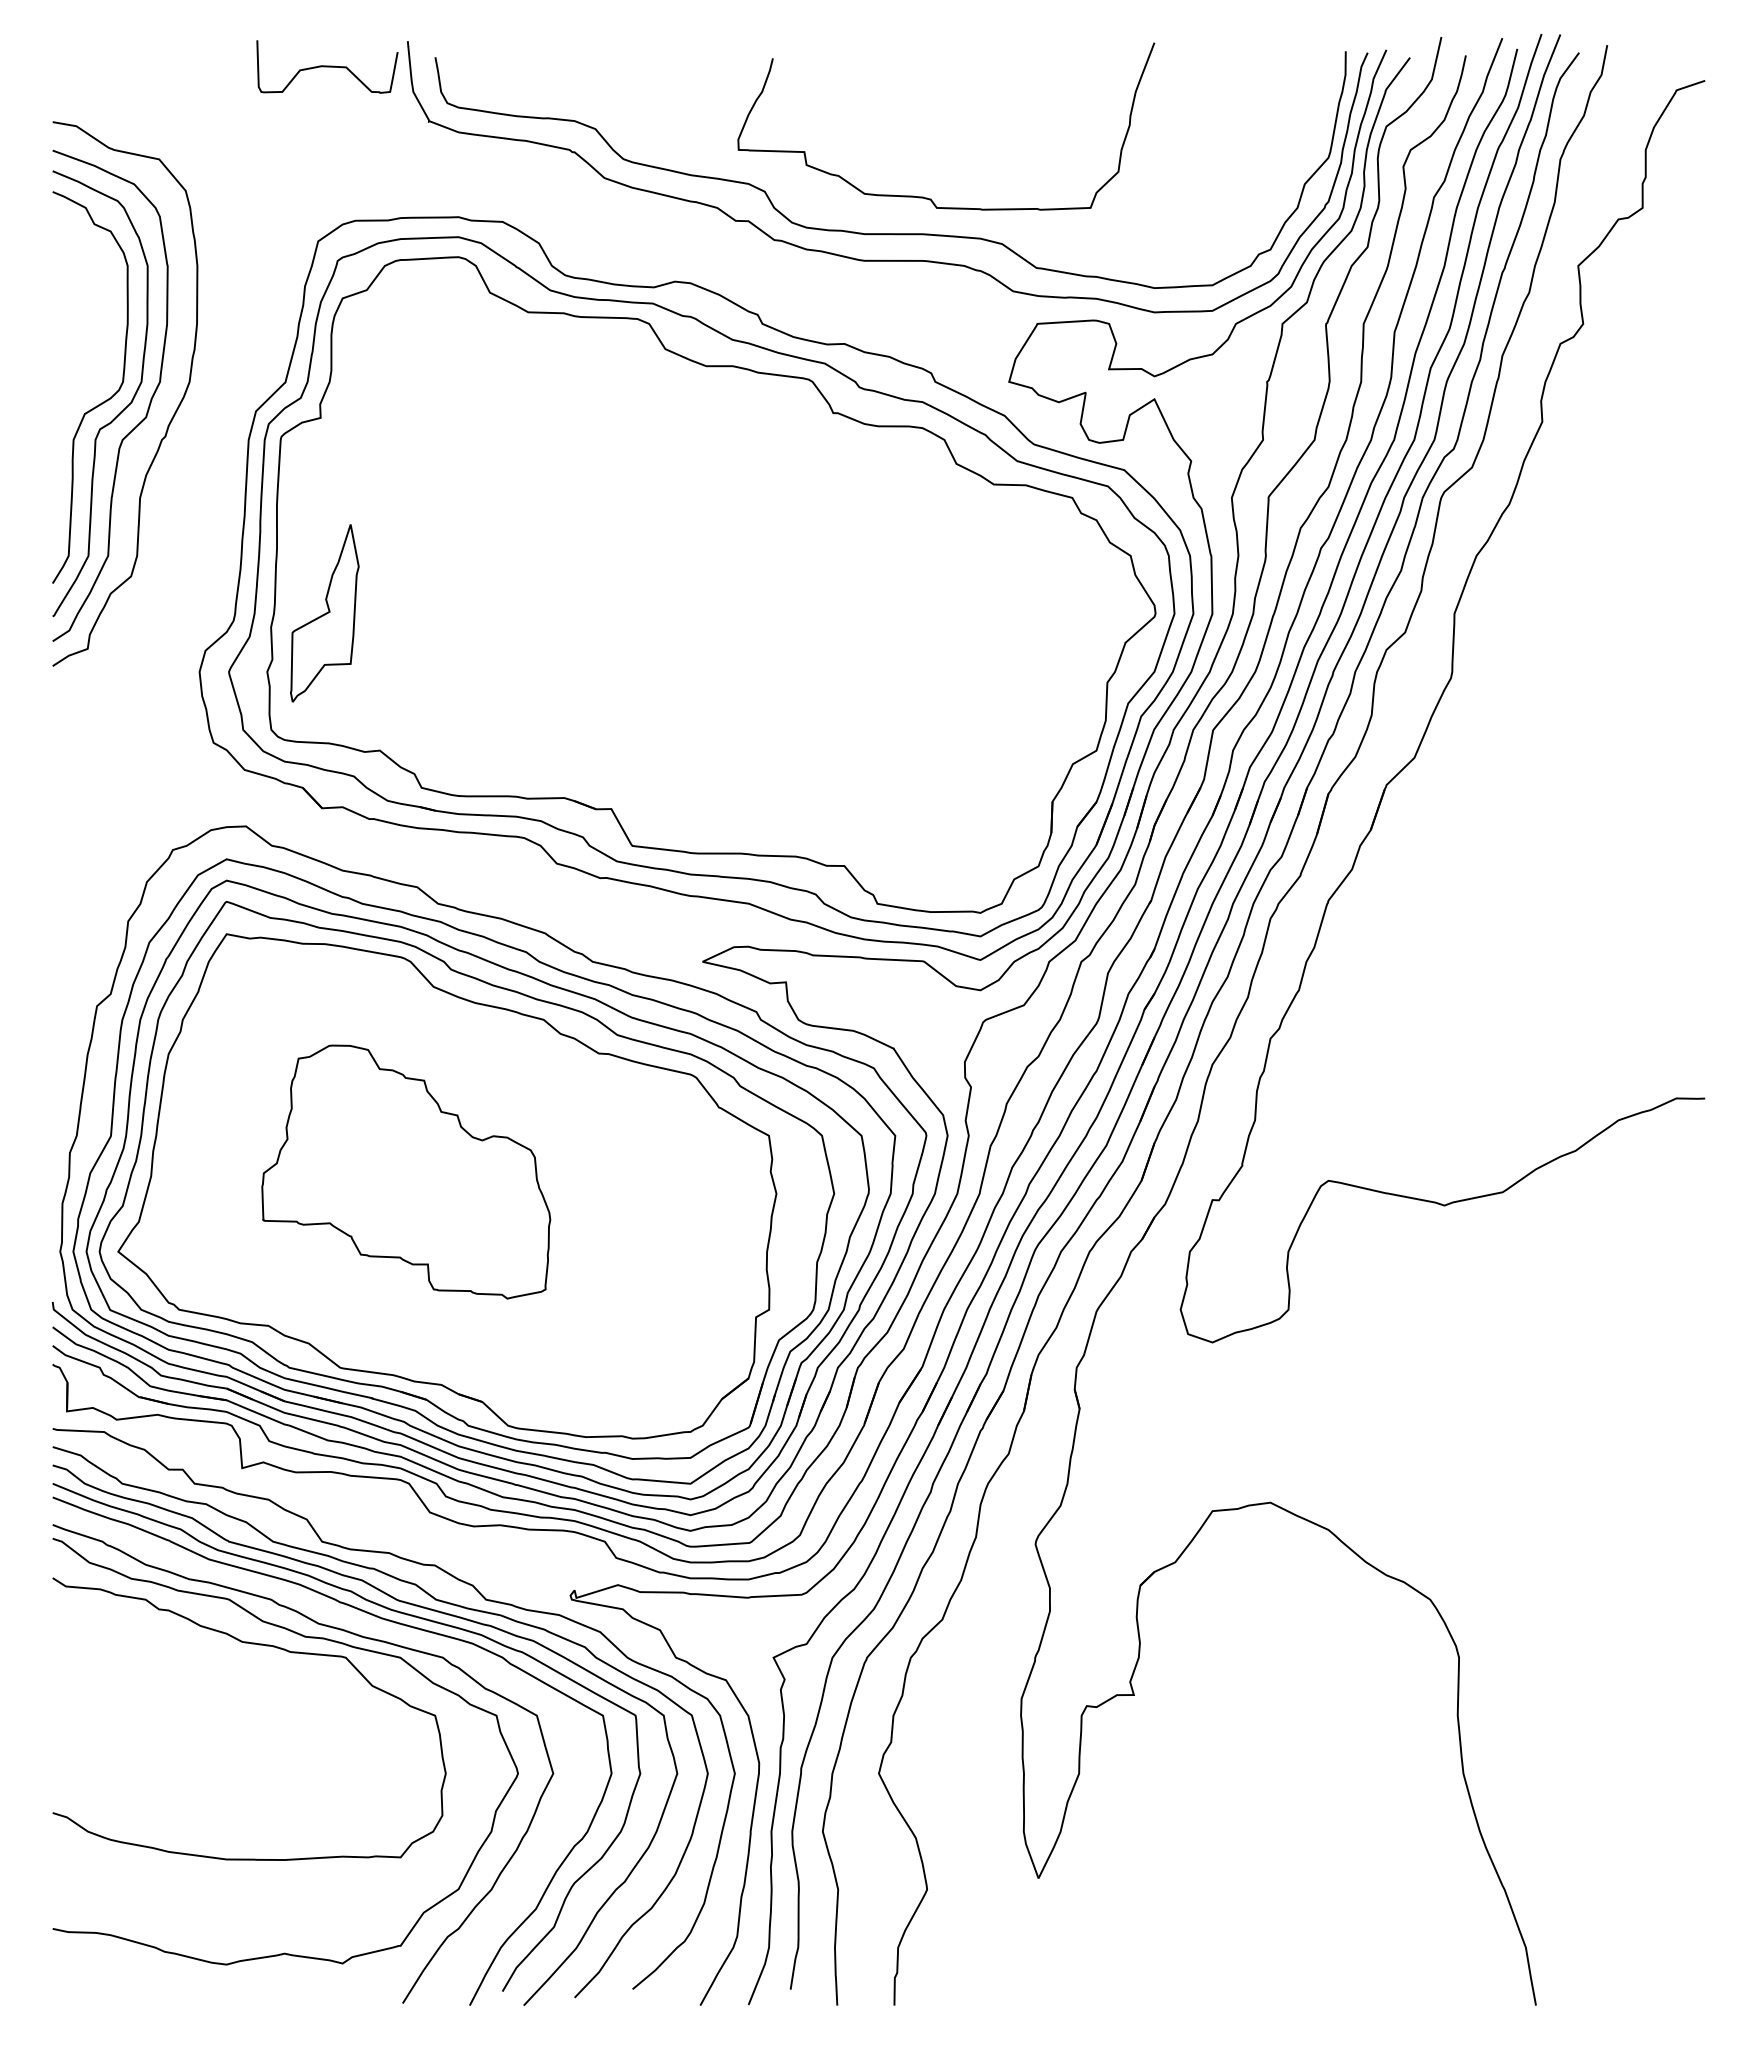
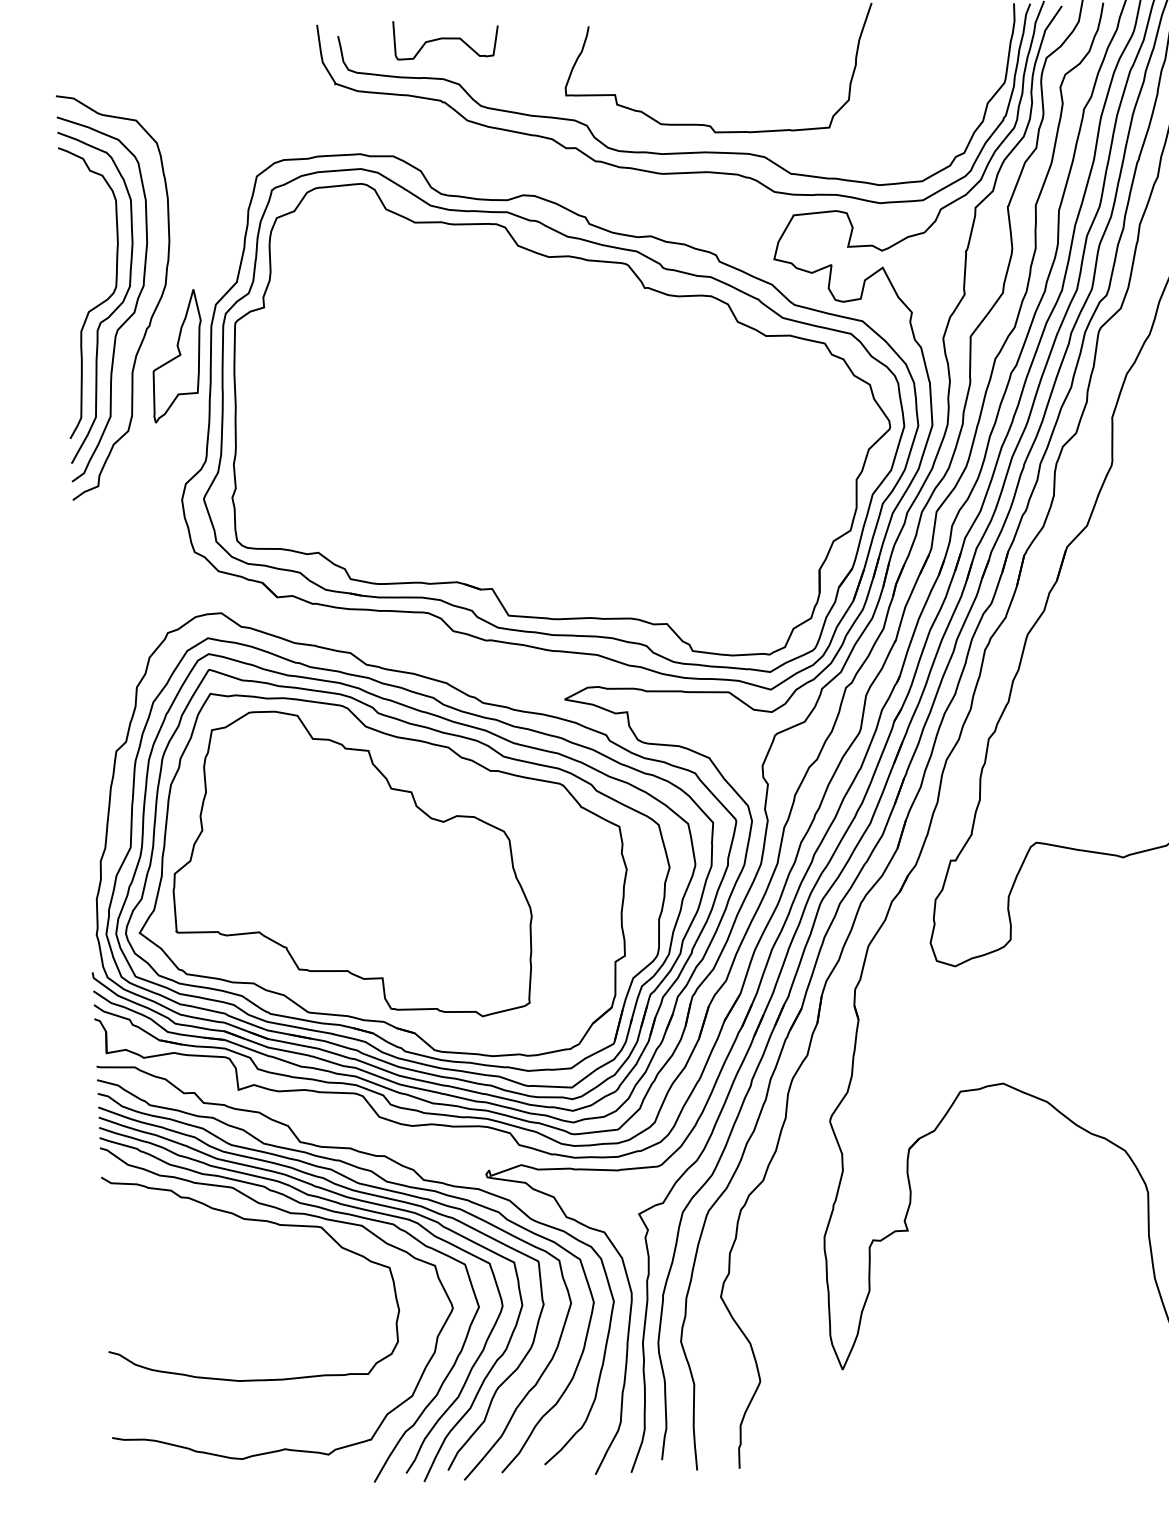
curve: (327, 66) -> (446, 38), moved
part: (324, 613) -> (176, 356), moved
part: (406, 1171) -> (351, 864), size x1.67
curve: (359, 1623) -> (330, 1201), added

